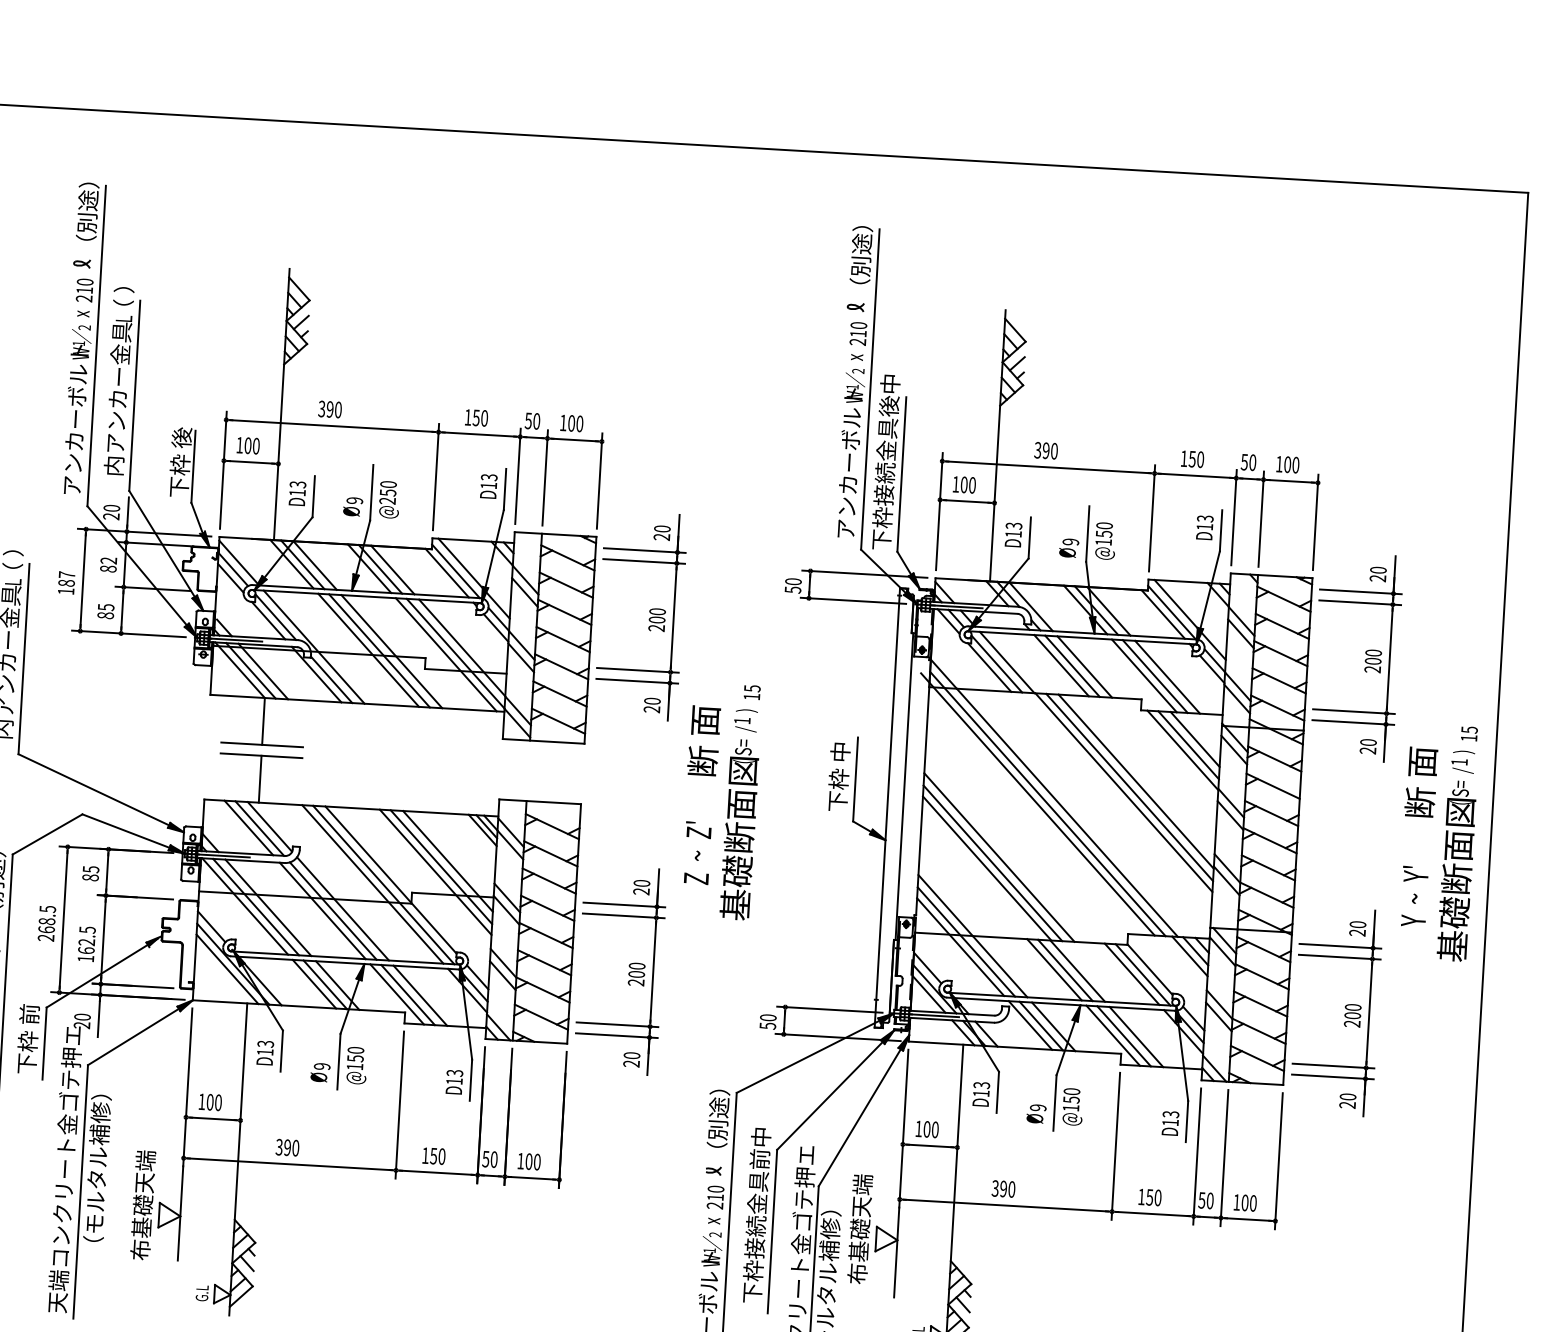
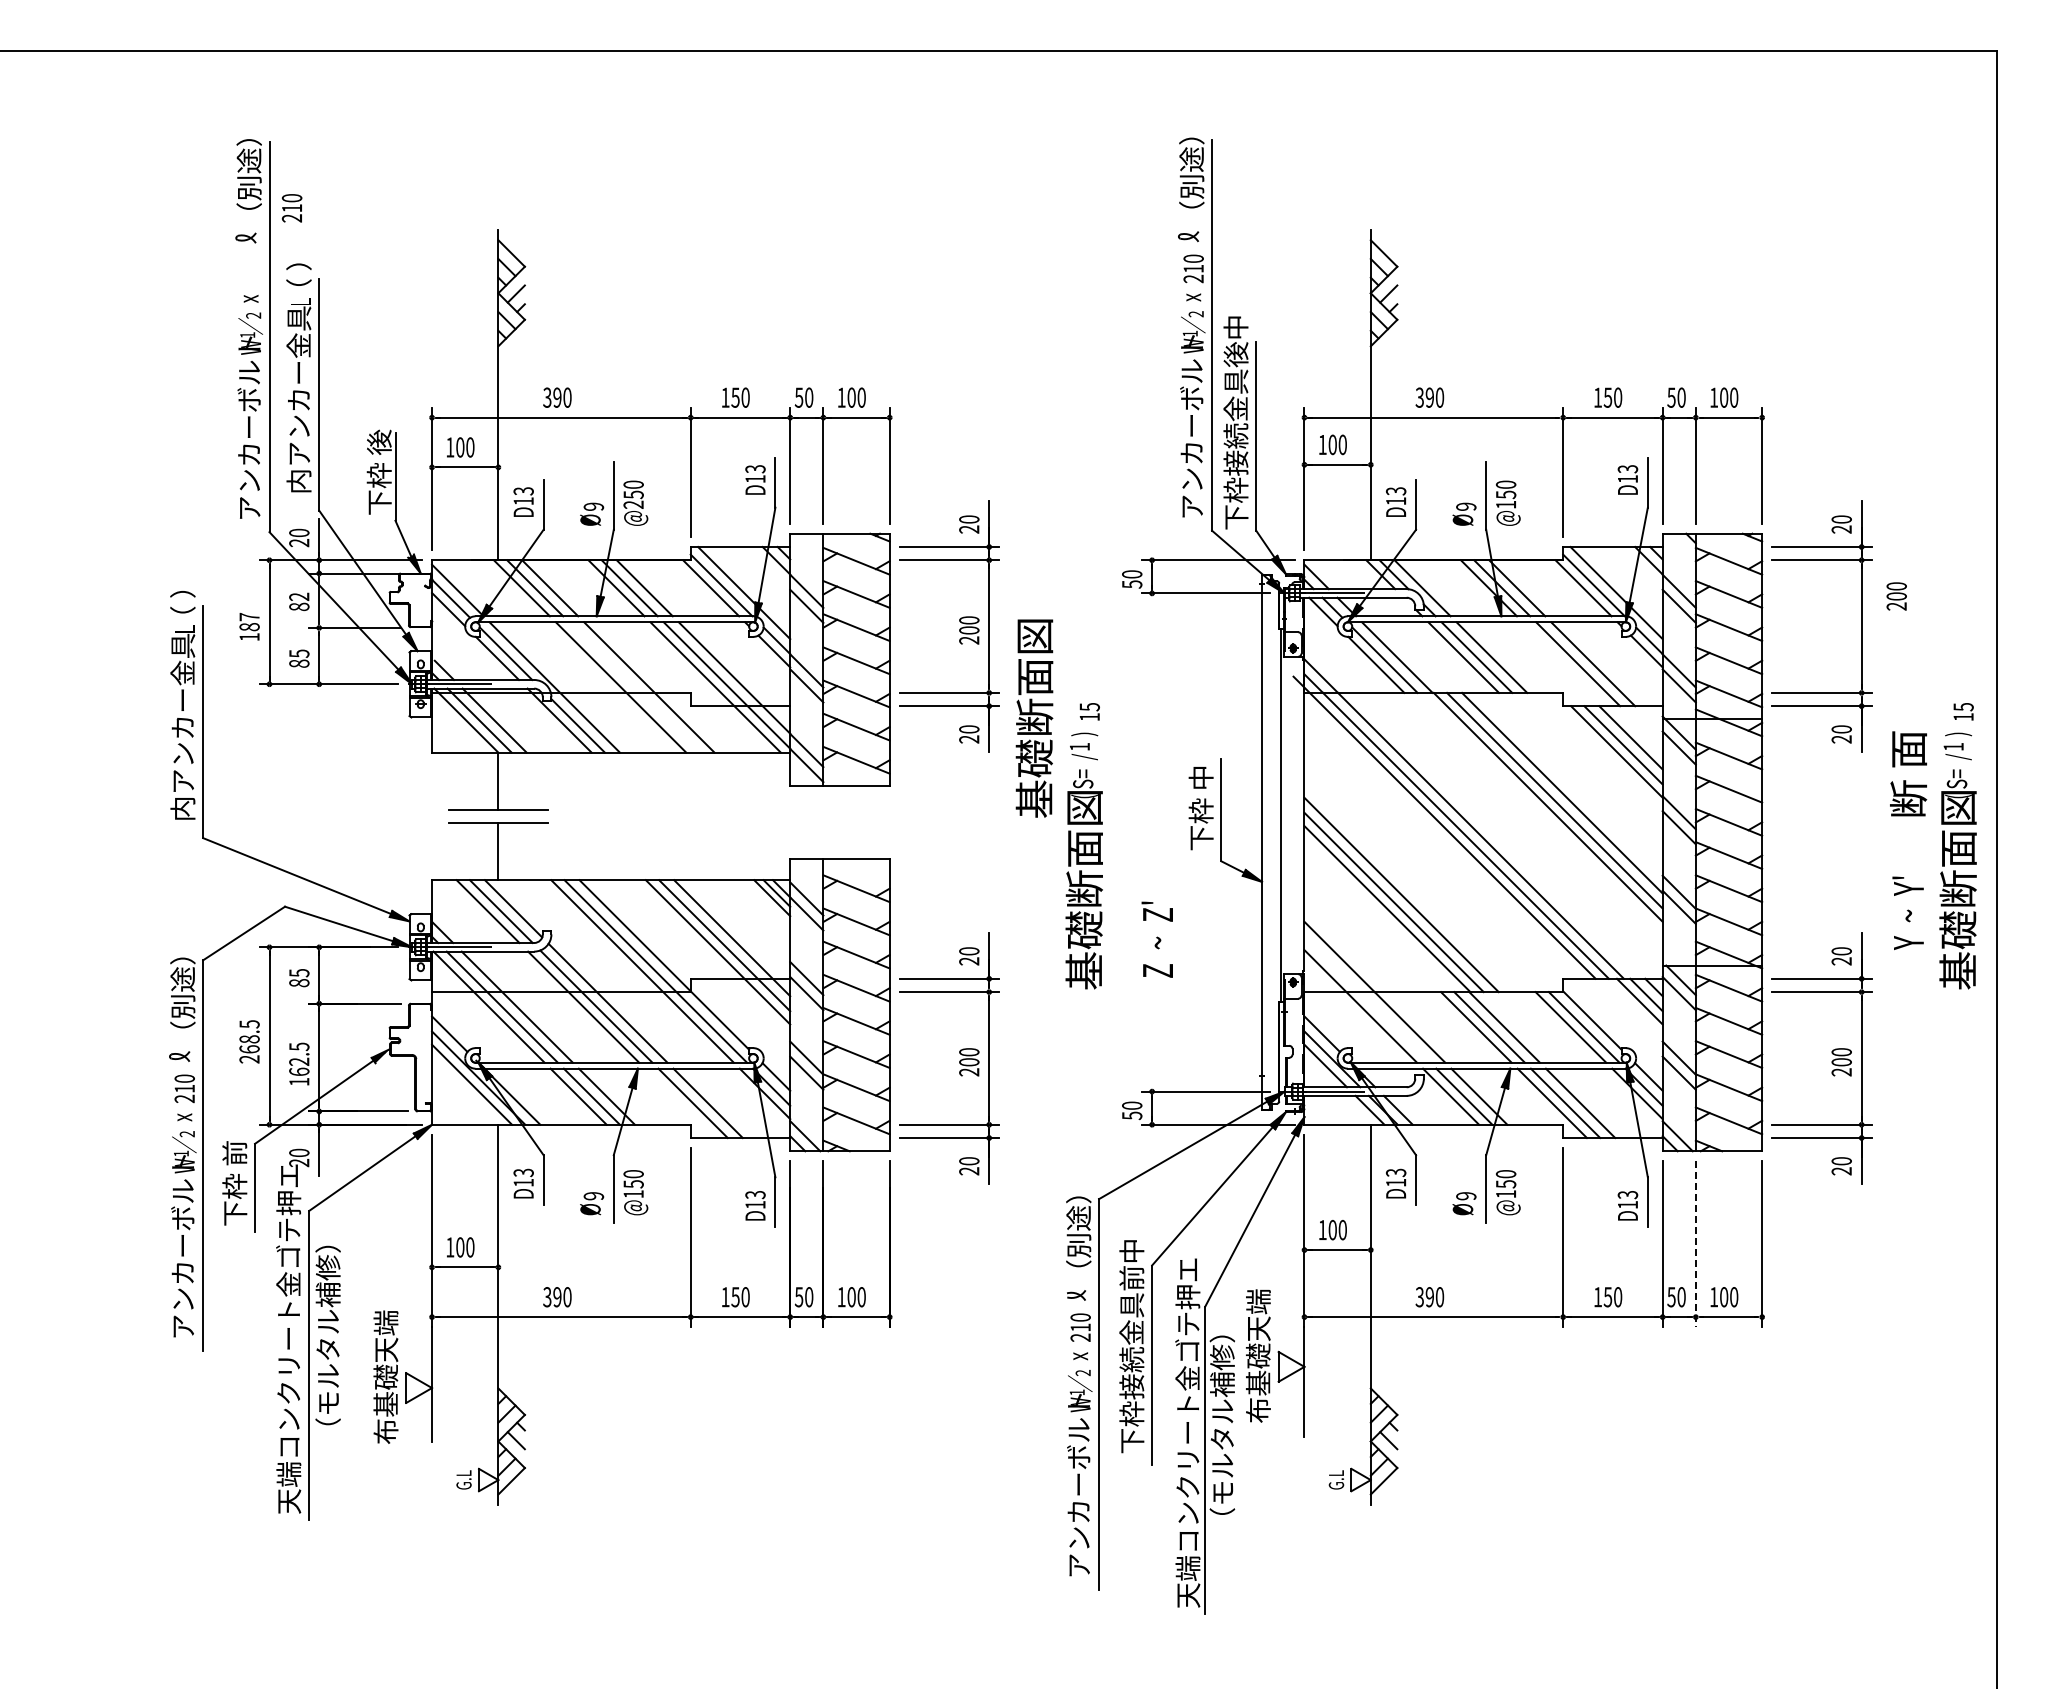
text: (84, 290) -> (291, 208), moved
line: (379, 650) -> (634, 687), removed
text: (1372, 661) -> (1896, 596), moved
line: (1144, 676) -> (1564, 664), removed
text: (706, 695) -> (1034, 718), 断 面 -> 基礎断面図
text: (696, 852) -> (1156, 939), moved
line: (966, 941) -> (1367, 999), removed
line: (396, 994) -> (679, 1103), removed
line: (1224, 1158) -> (1695, 1244), solid -> dashed

